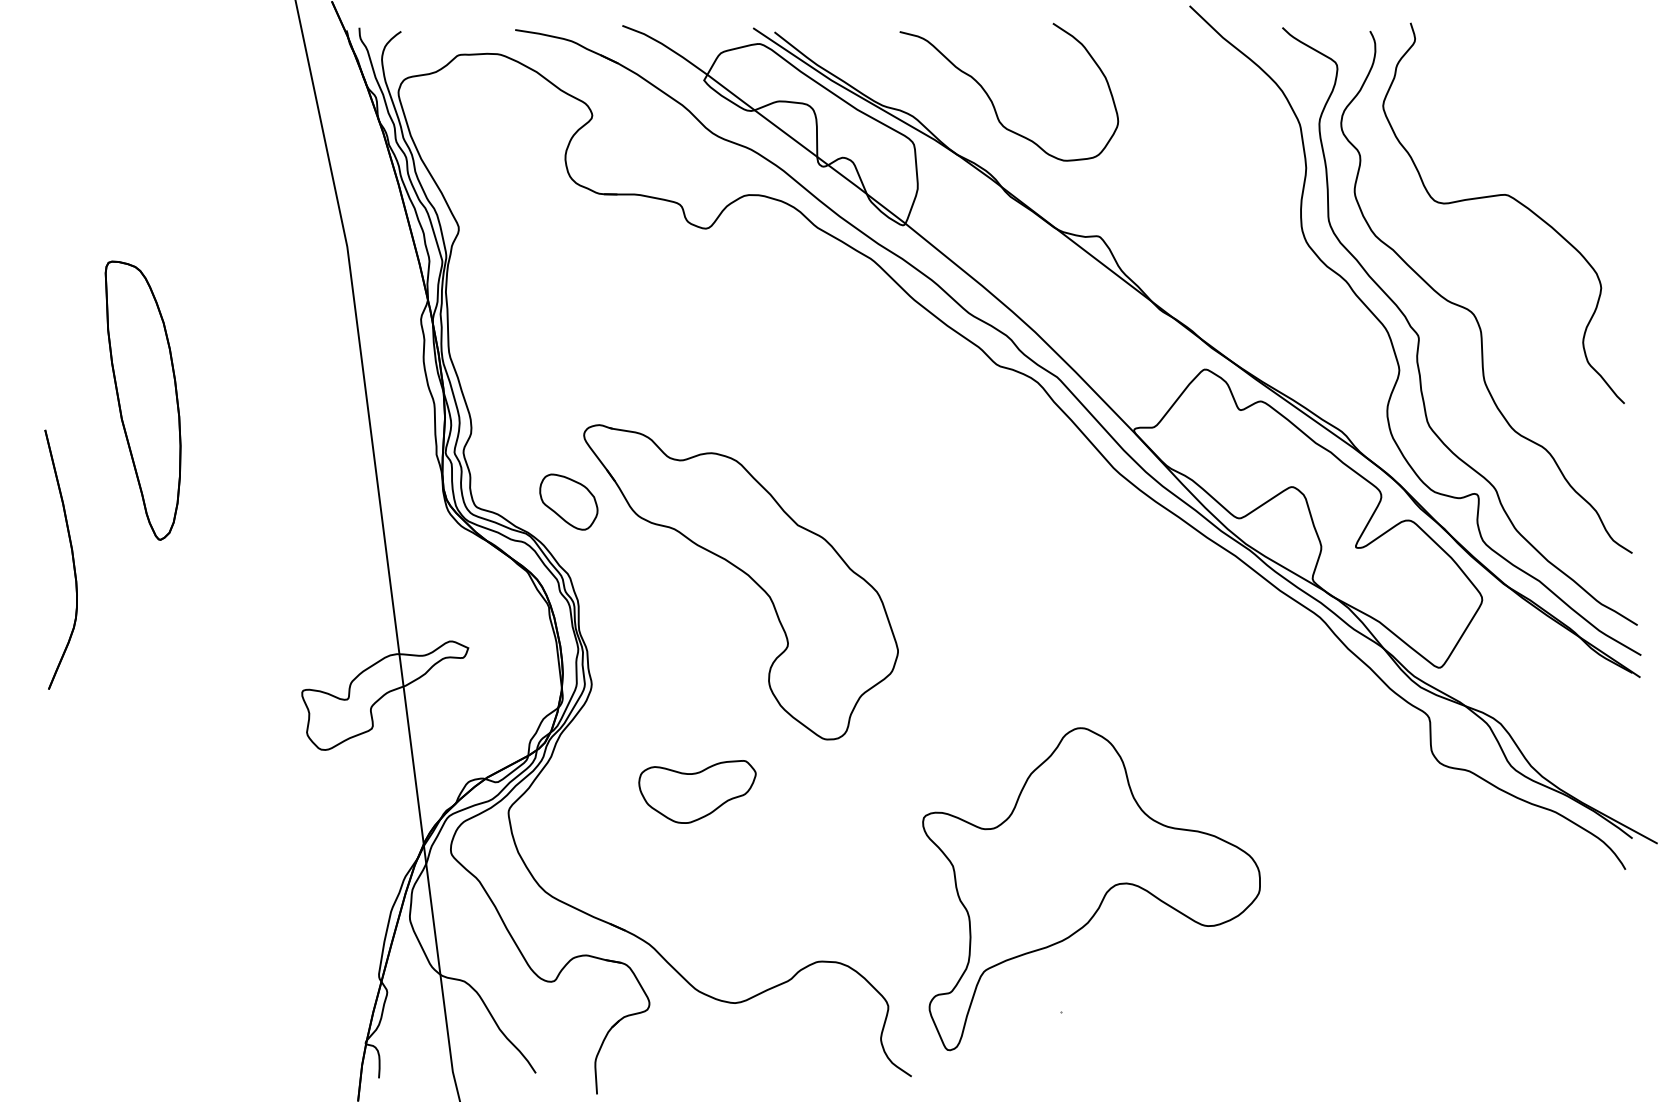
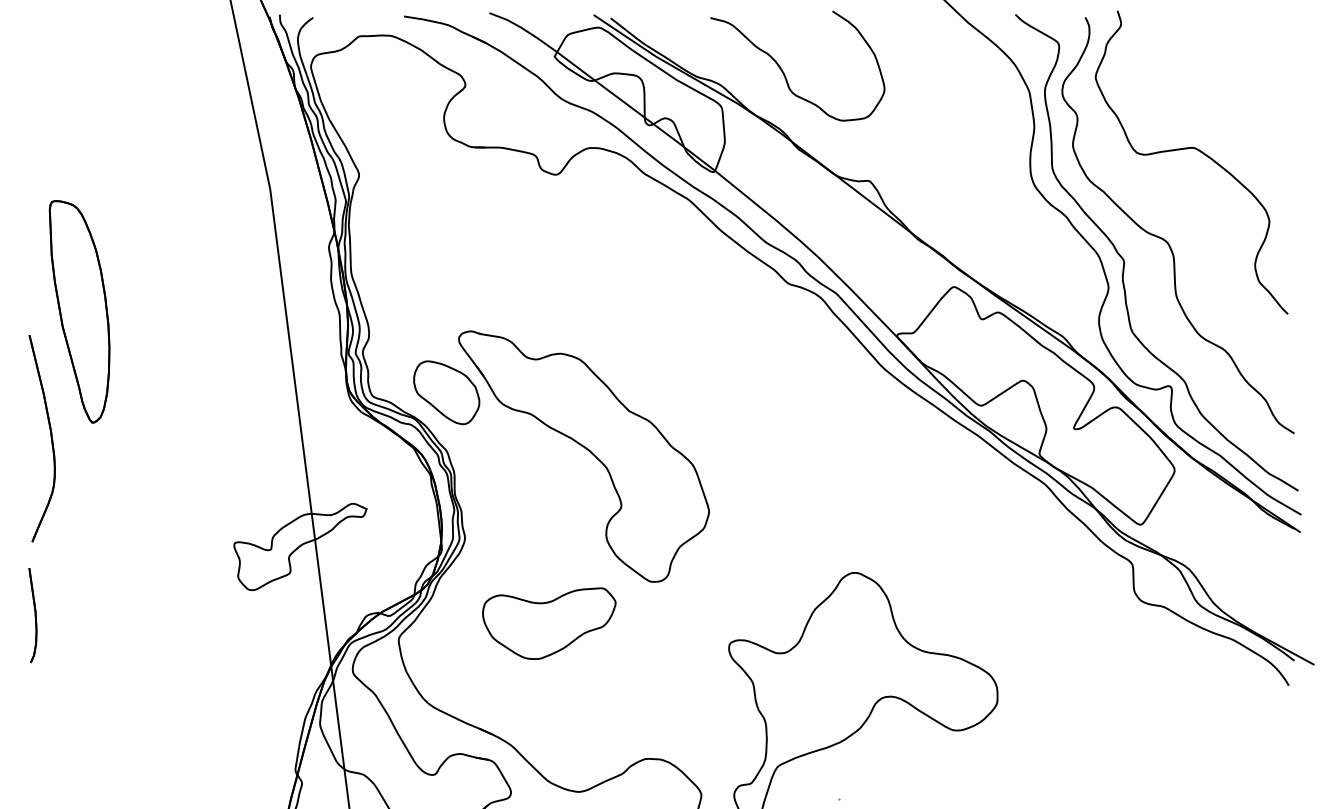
part: (142, 400) -> (79, 311), moved
part: (568, 501) -> (446, 392), size x1.43
part: (49, 781) -> (32, 615), added
part: (697, 791) -> (549, 623), size x1.43

